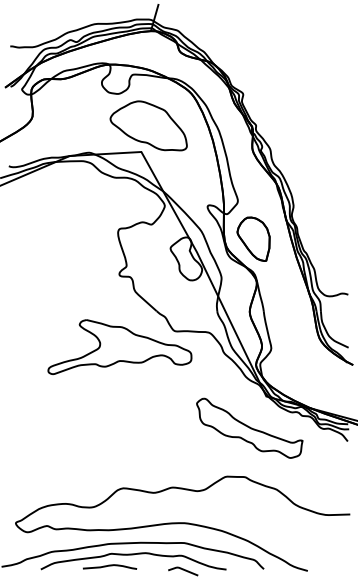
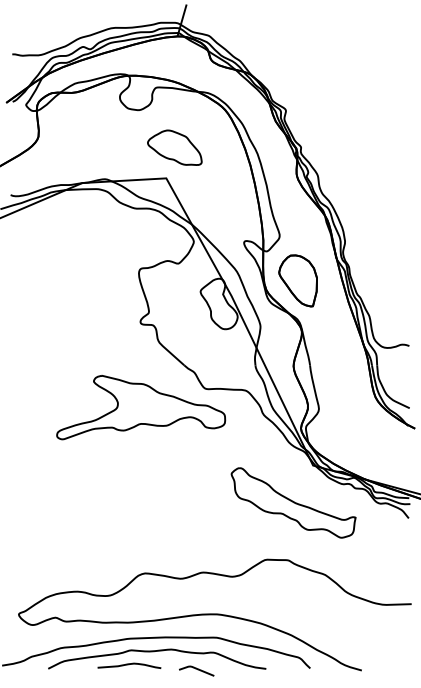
part: (148, 125) -> (174, 147), size x0.6
line: (183, 570) -> (196, 669), moved

